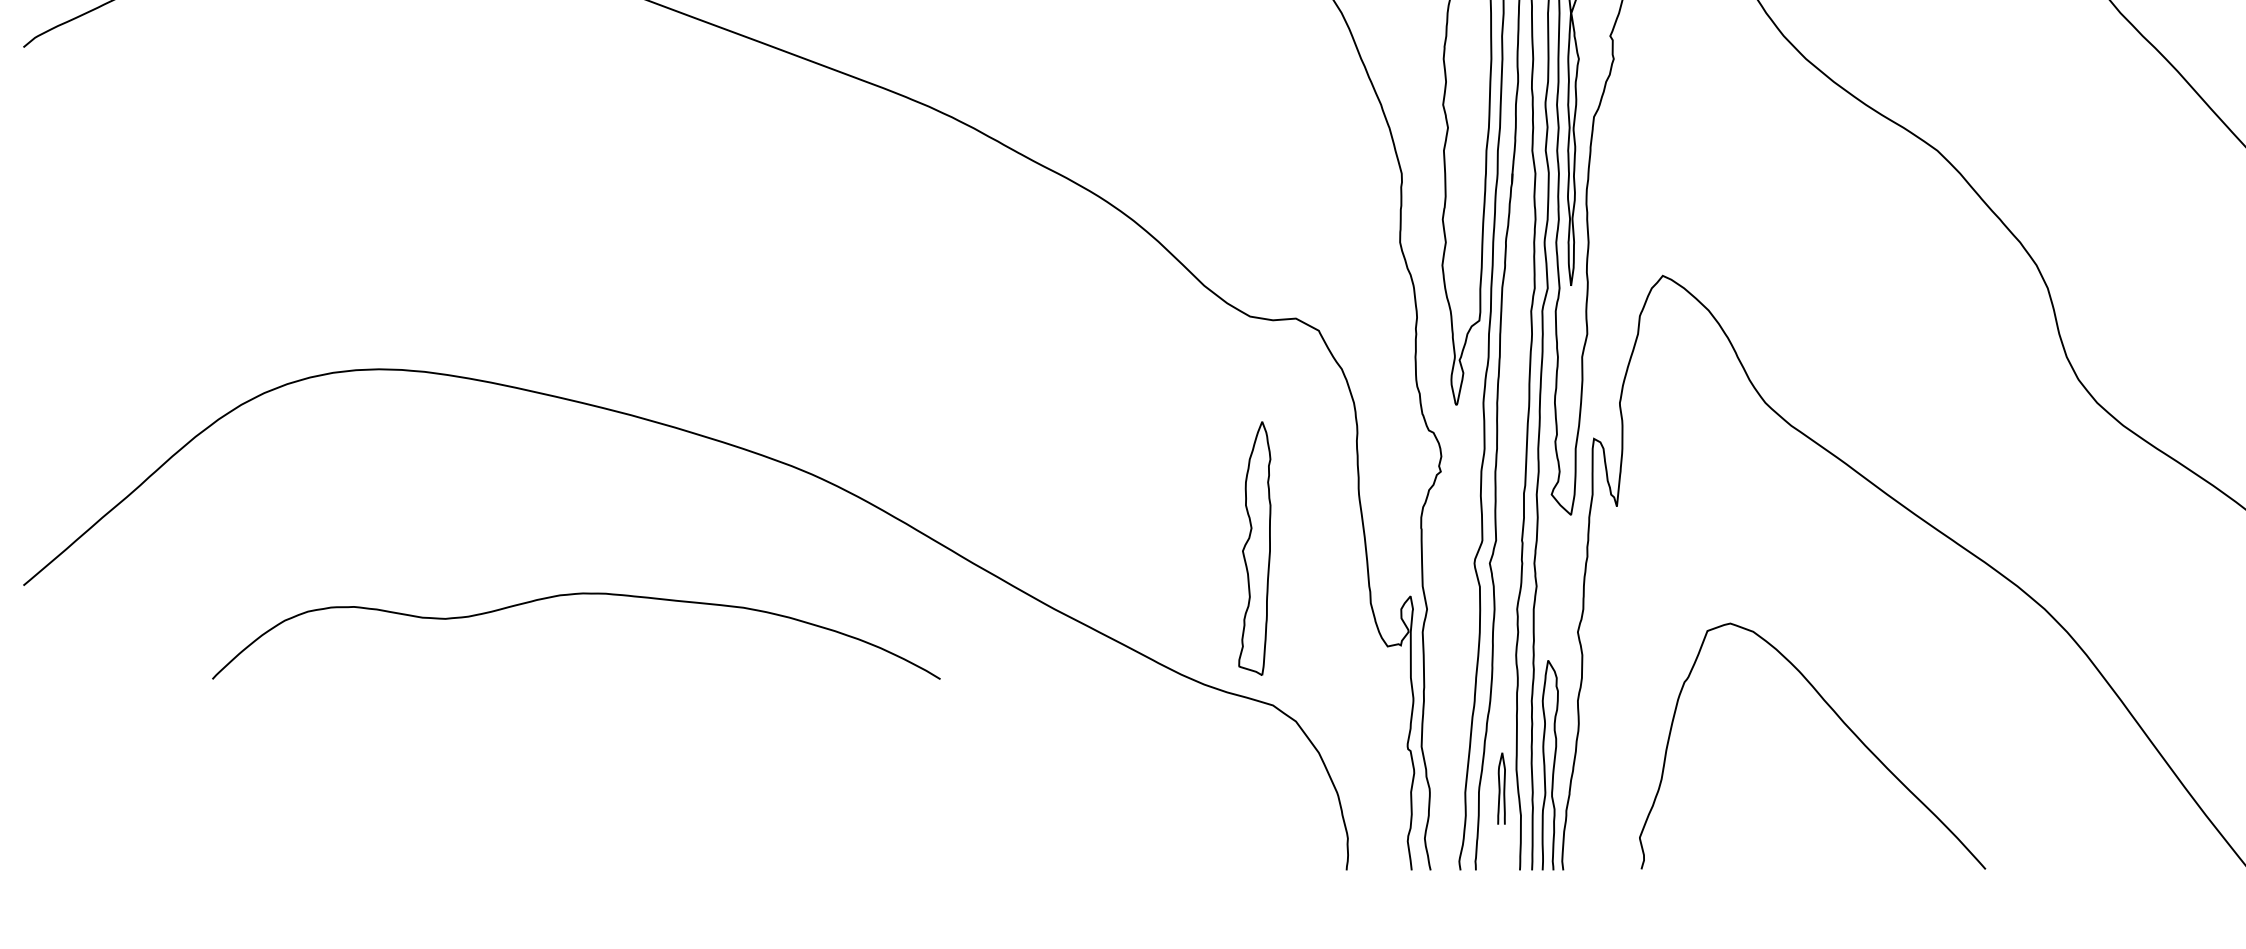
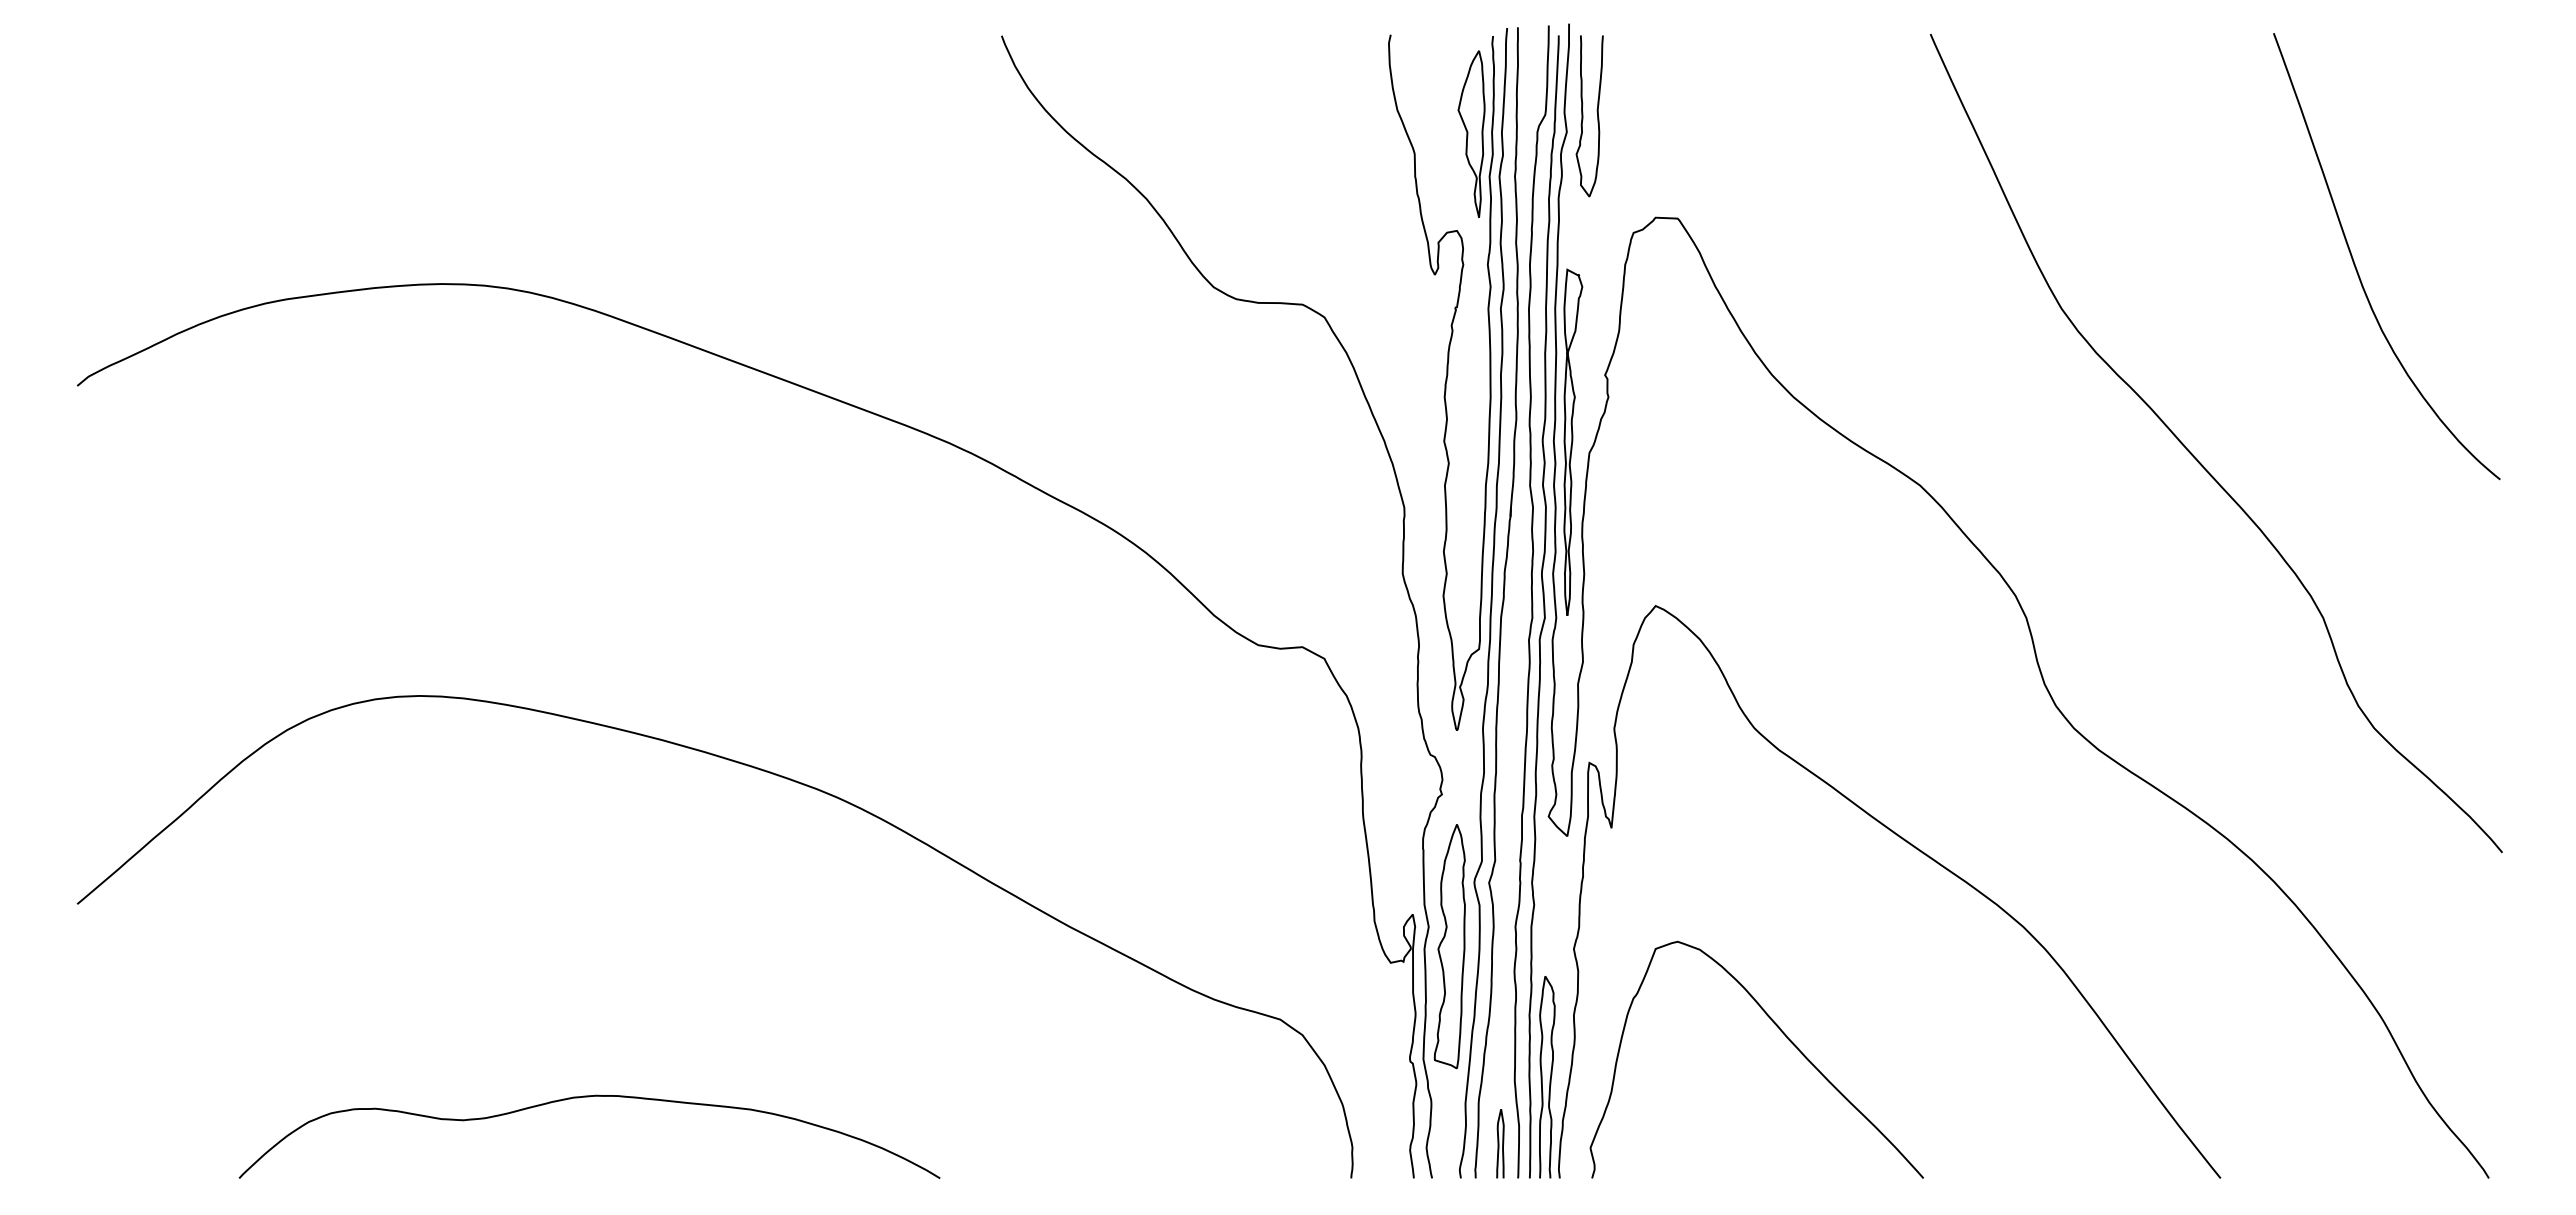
part: (1254, 548) -> (1449, 946), moved
curve: (576, 595) -> (589, 1097), moved
curve: (1839, 718) -> (1782, 1033), moved
curve: (1500, 788) -> (1499, 1143), moved

